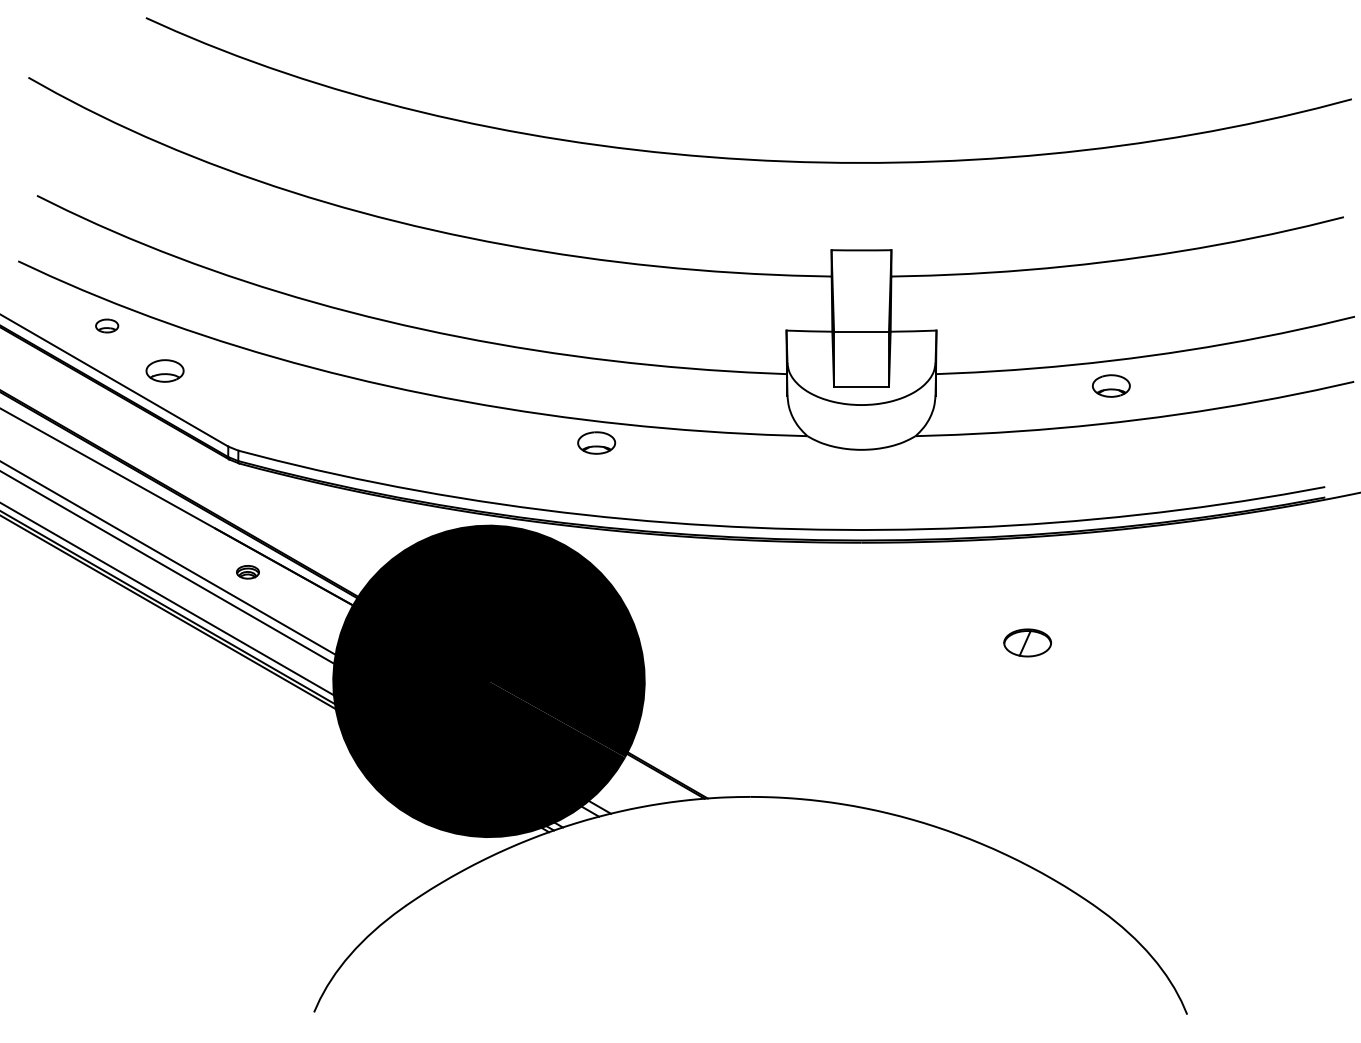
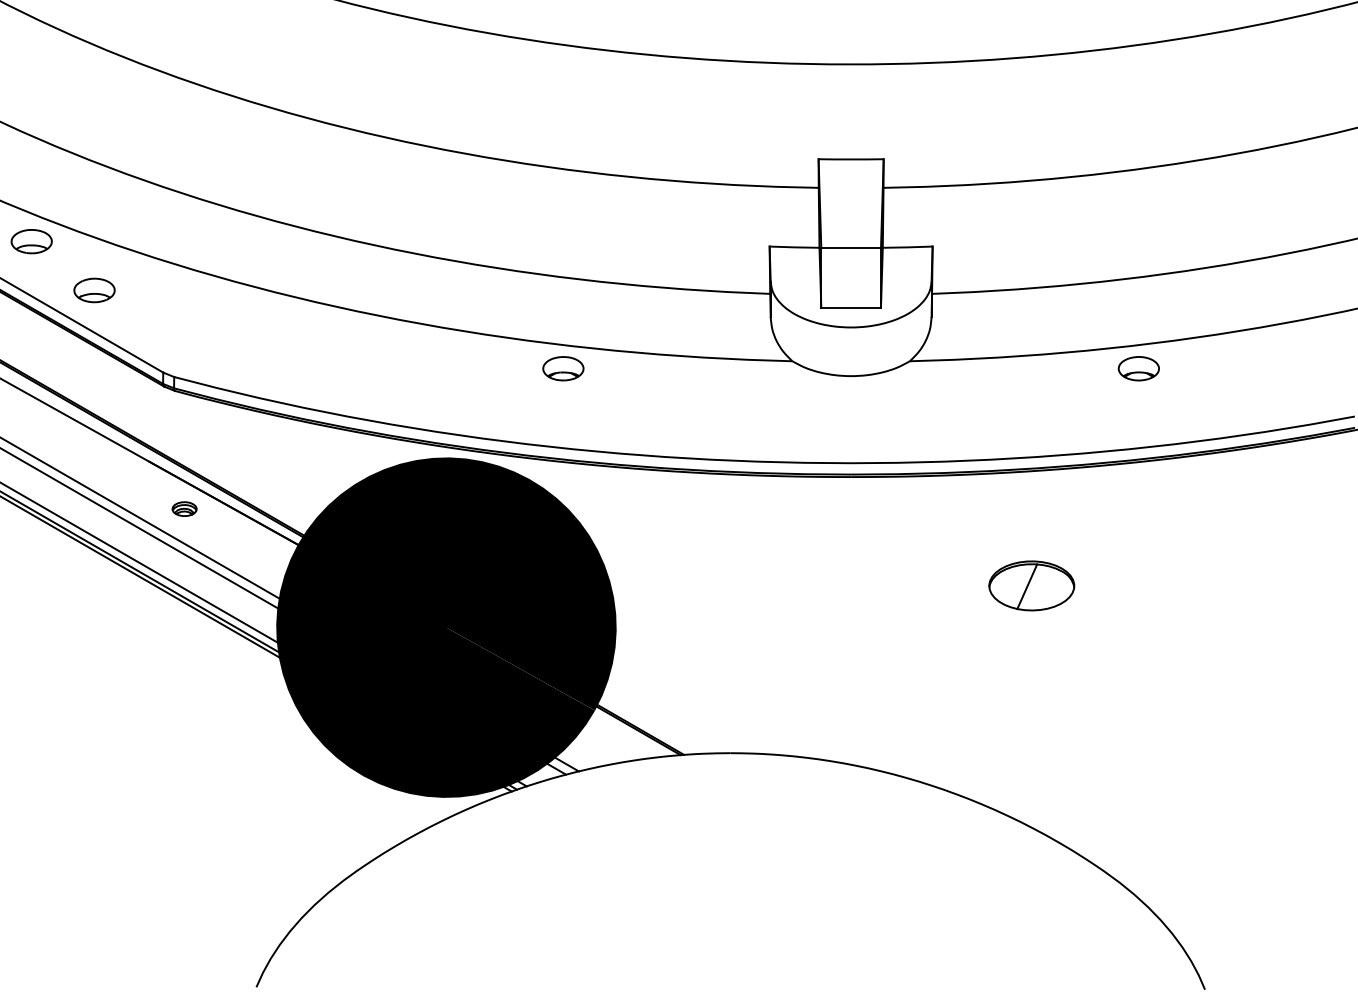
part: (106, 325) -> (30, 241), size x1.67
part: (1110, 385) -> (1137, 368), moved
part: (1027, 642) -> (1031, 585), size x1.67

